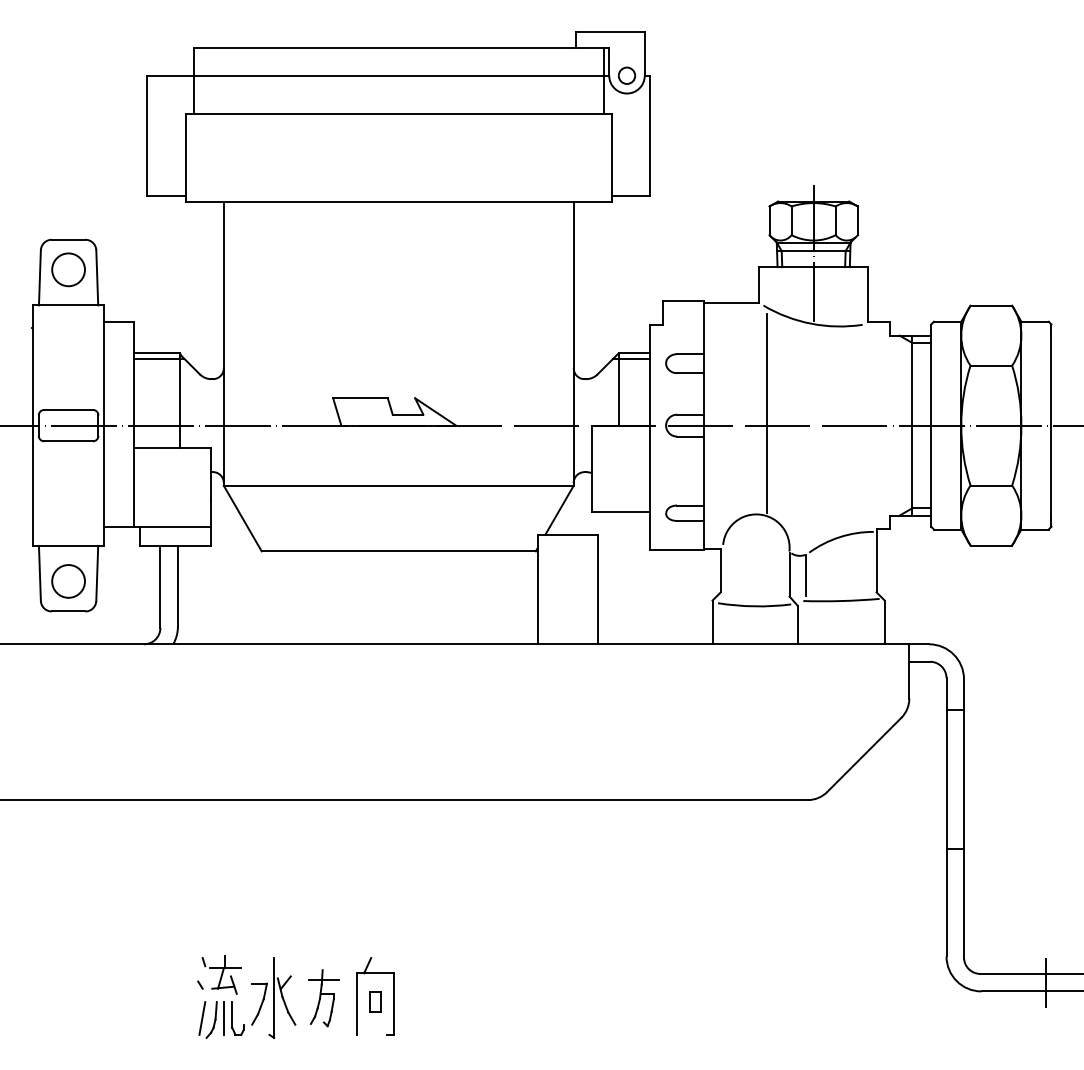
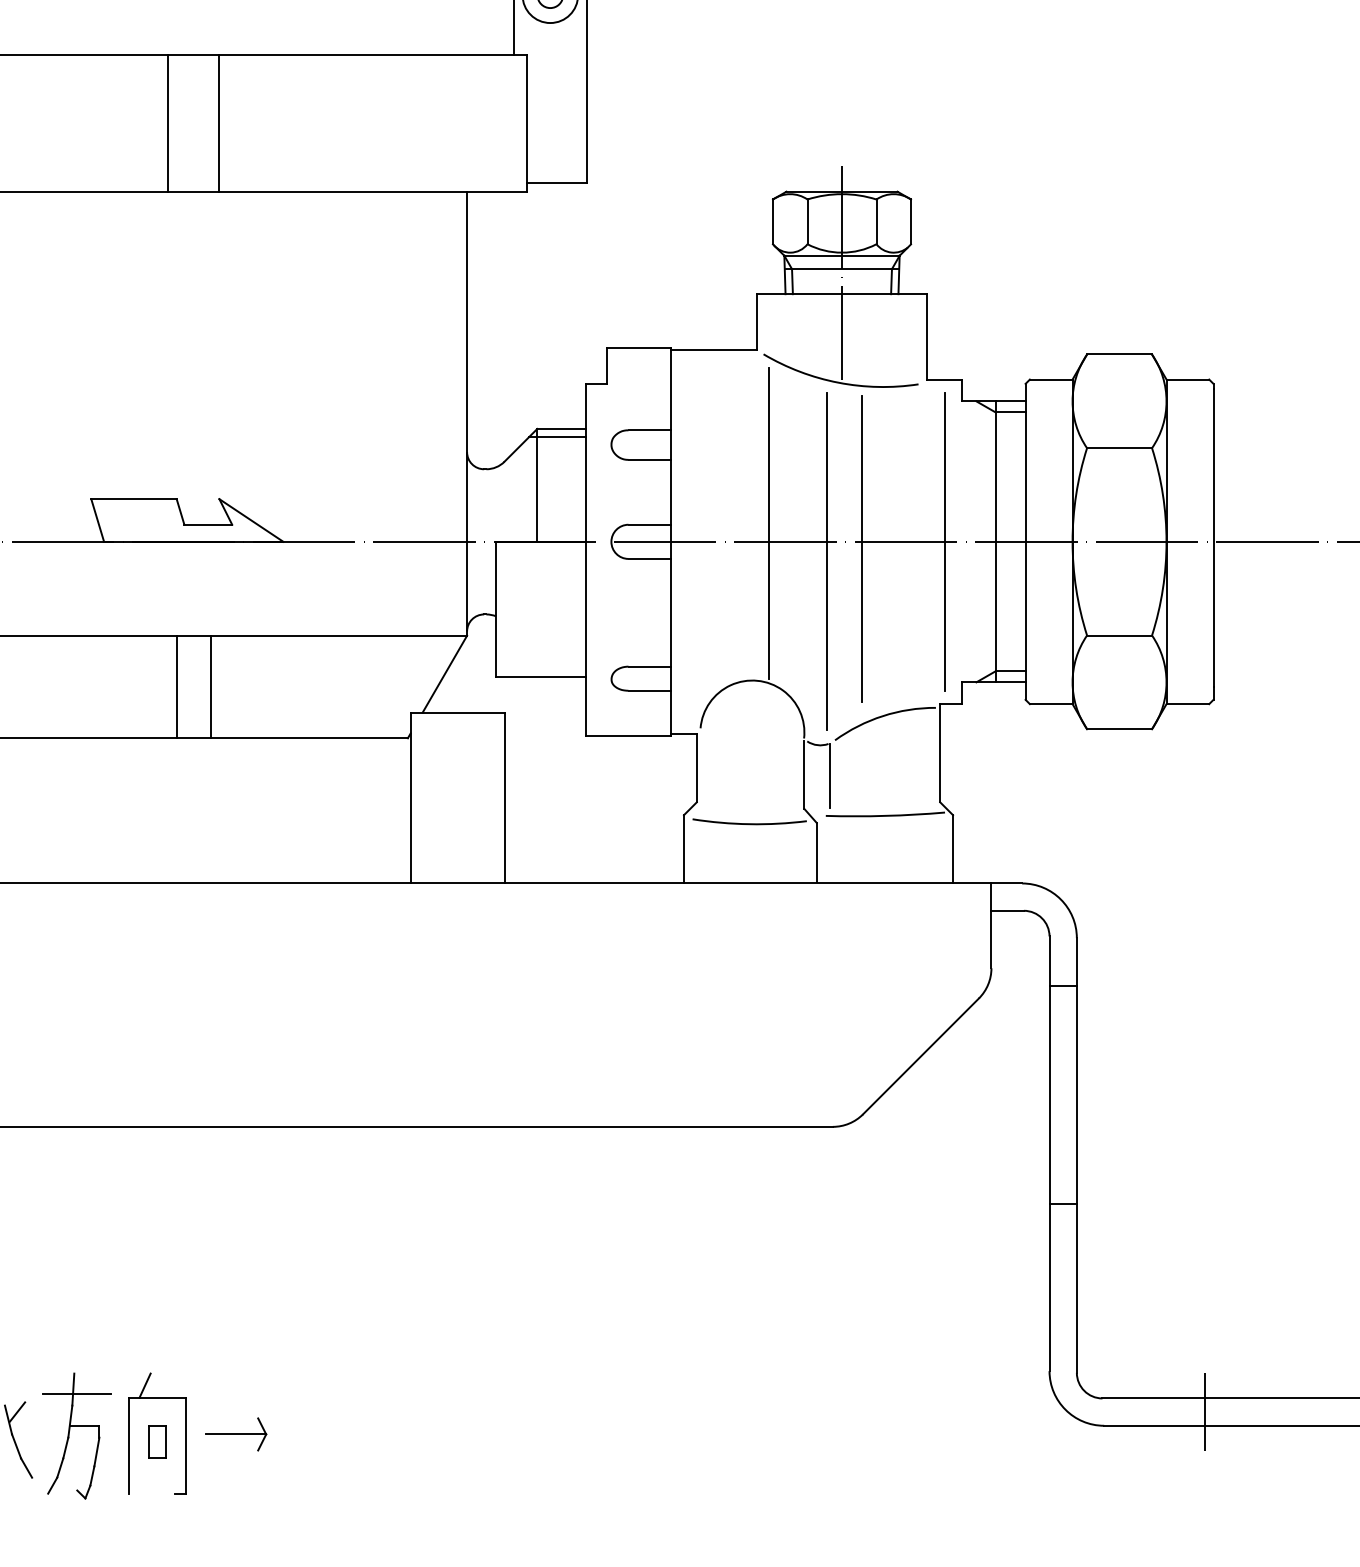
line: (382, 157) -> (168, 122), added
line: (415, 157) -> (219, 122), added
line: (879, 425) -> (944, 541), added
line: (826, 430) -> (862, 549), added
line: (804, 438) -> (827, 561), added
line: (387, 518) -> (176, 686), added
line: (409, 518) -> (210, 686), added
part: (426, 996) -> (237, 1433), added
part: (323, 998) -> (76, 1436), size x1.43

